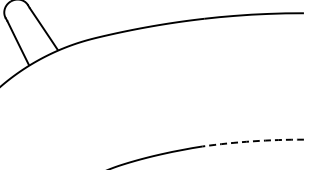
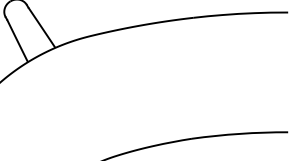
arc: (253, 141) -> (240, 134), dashed -> solid

